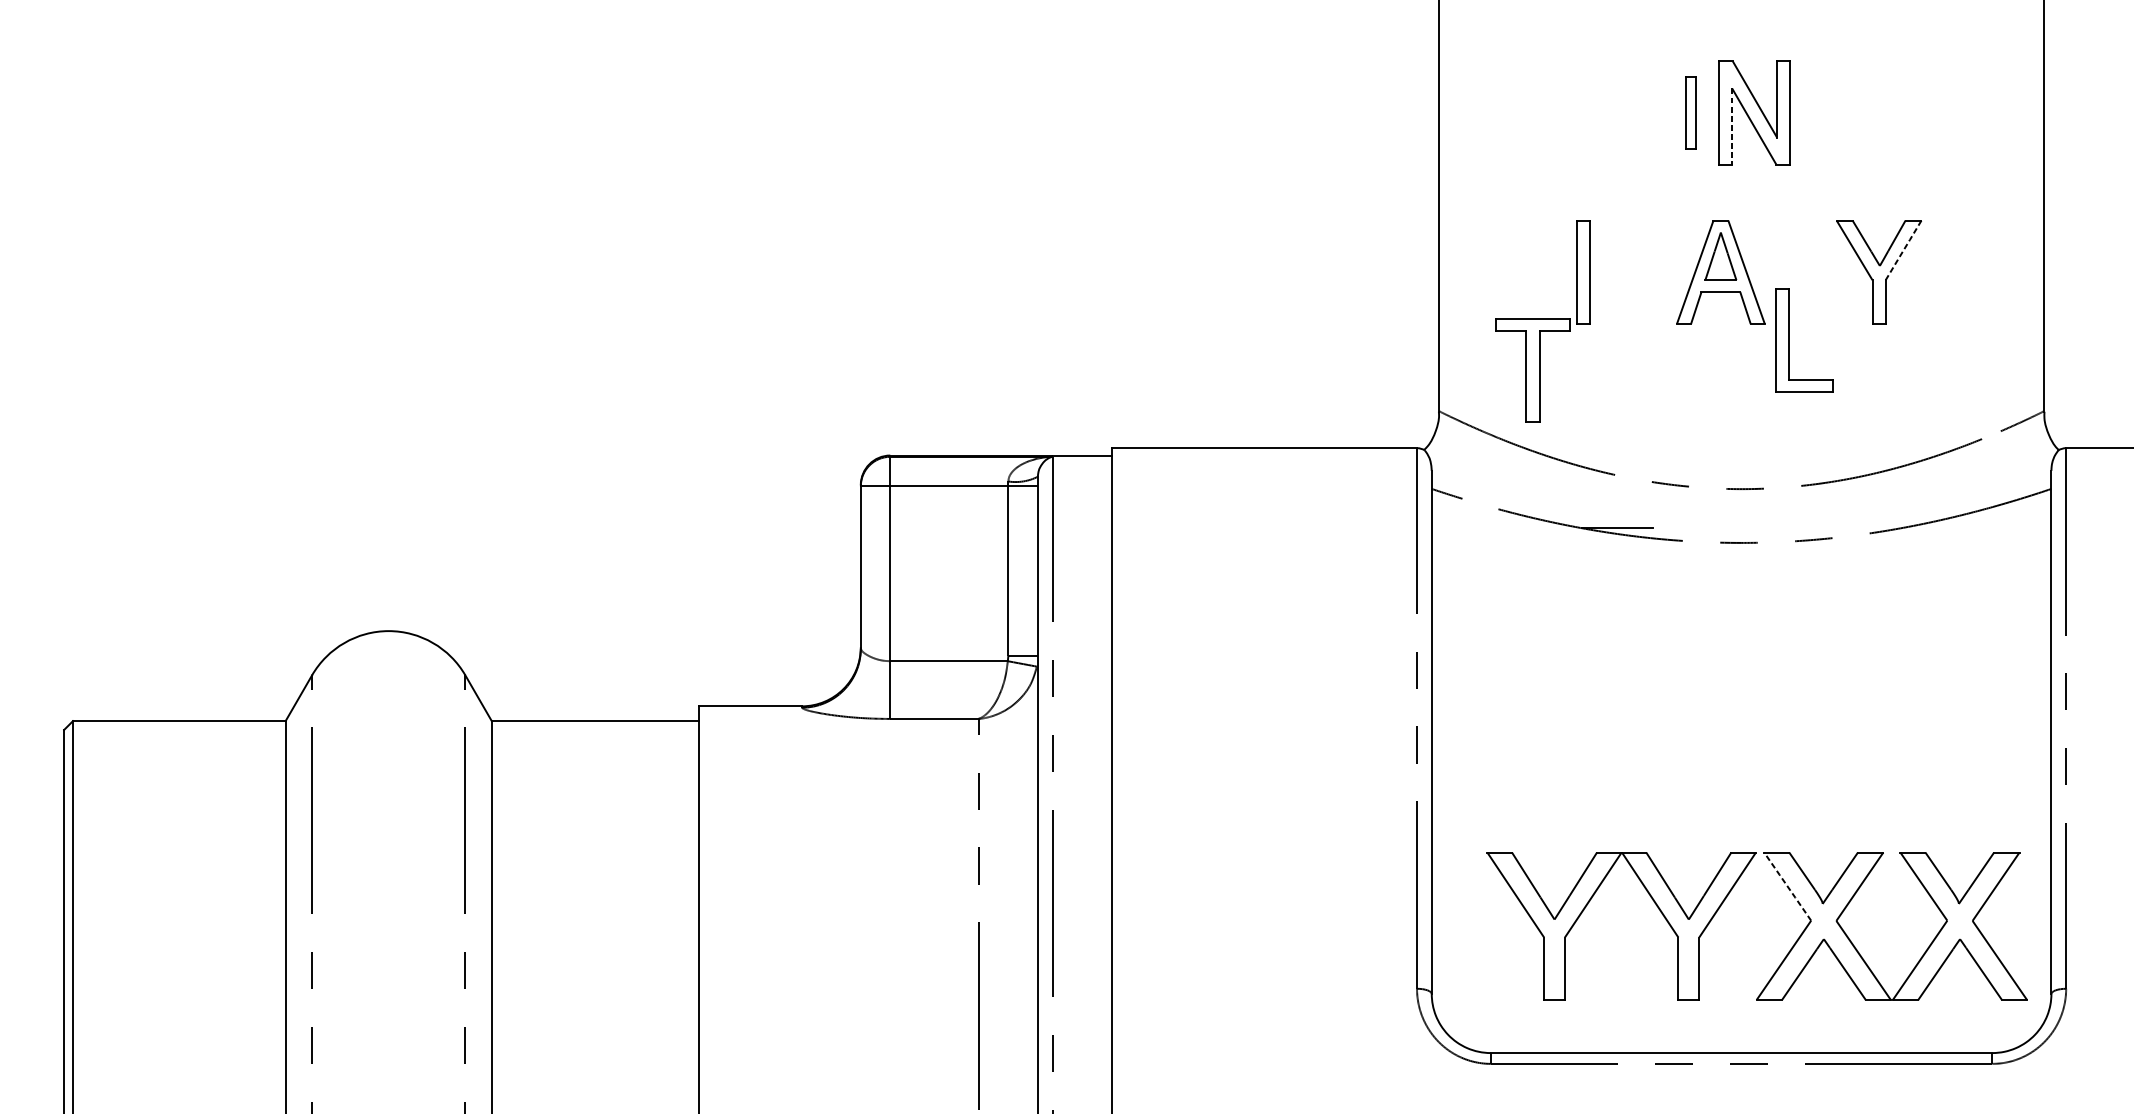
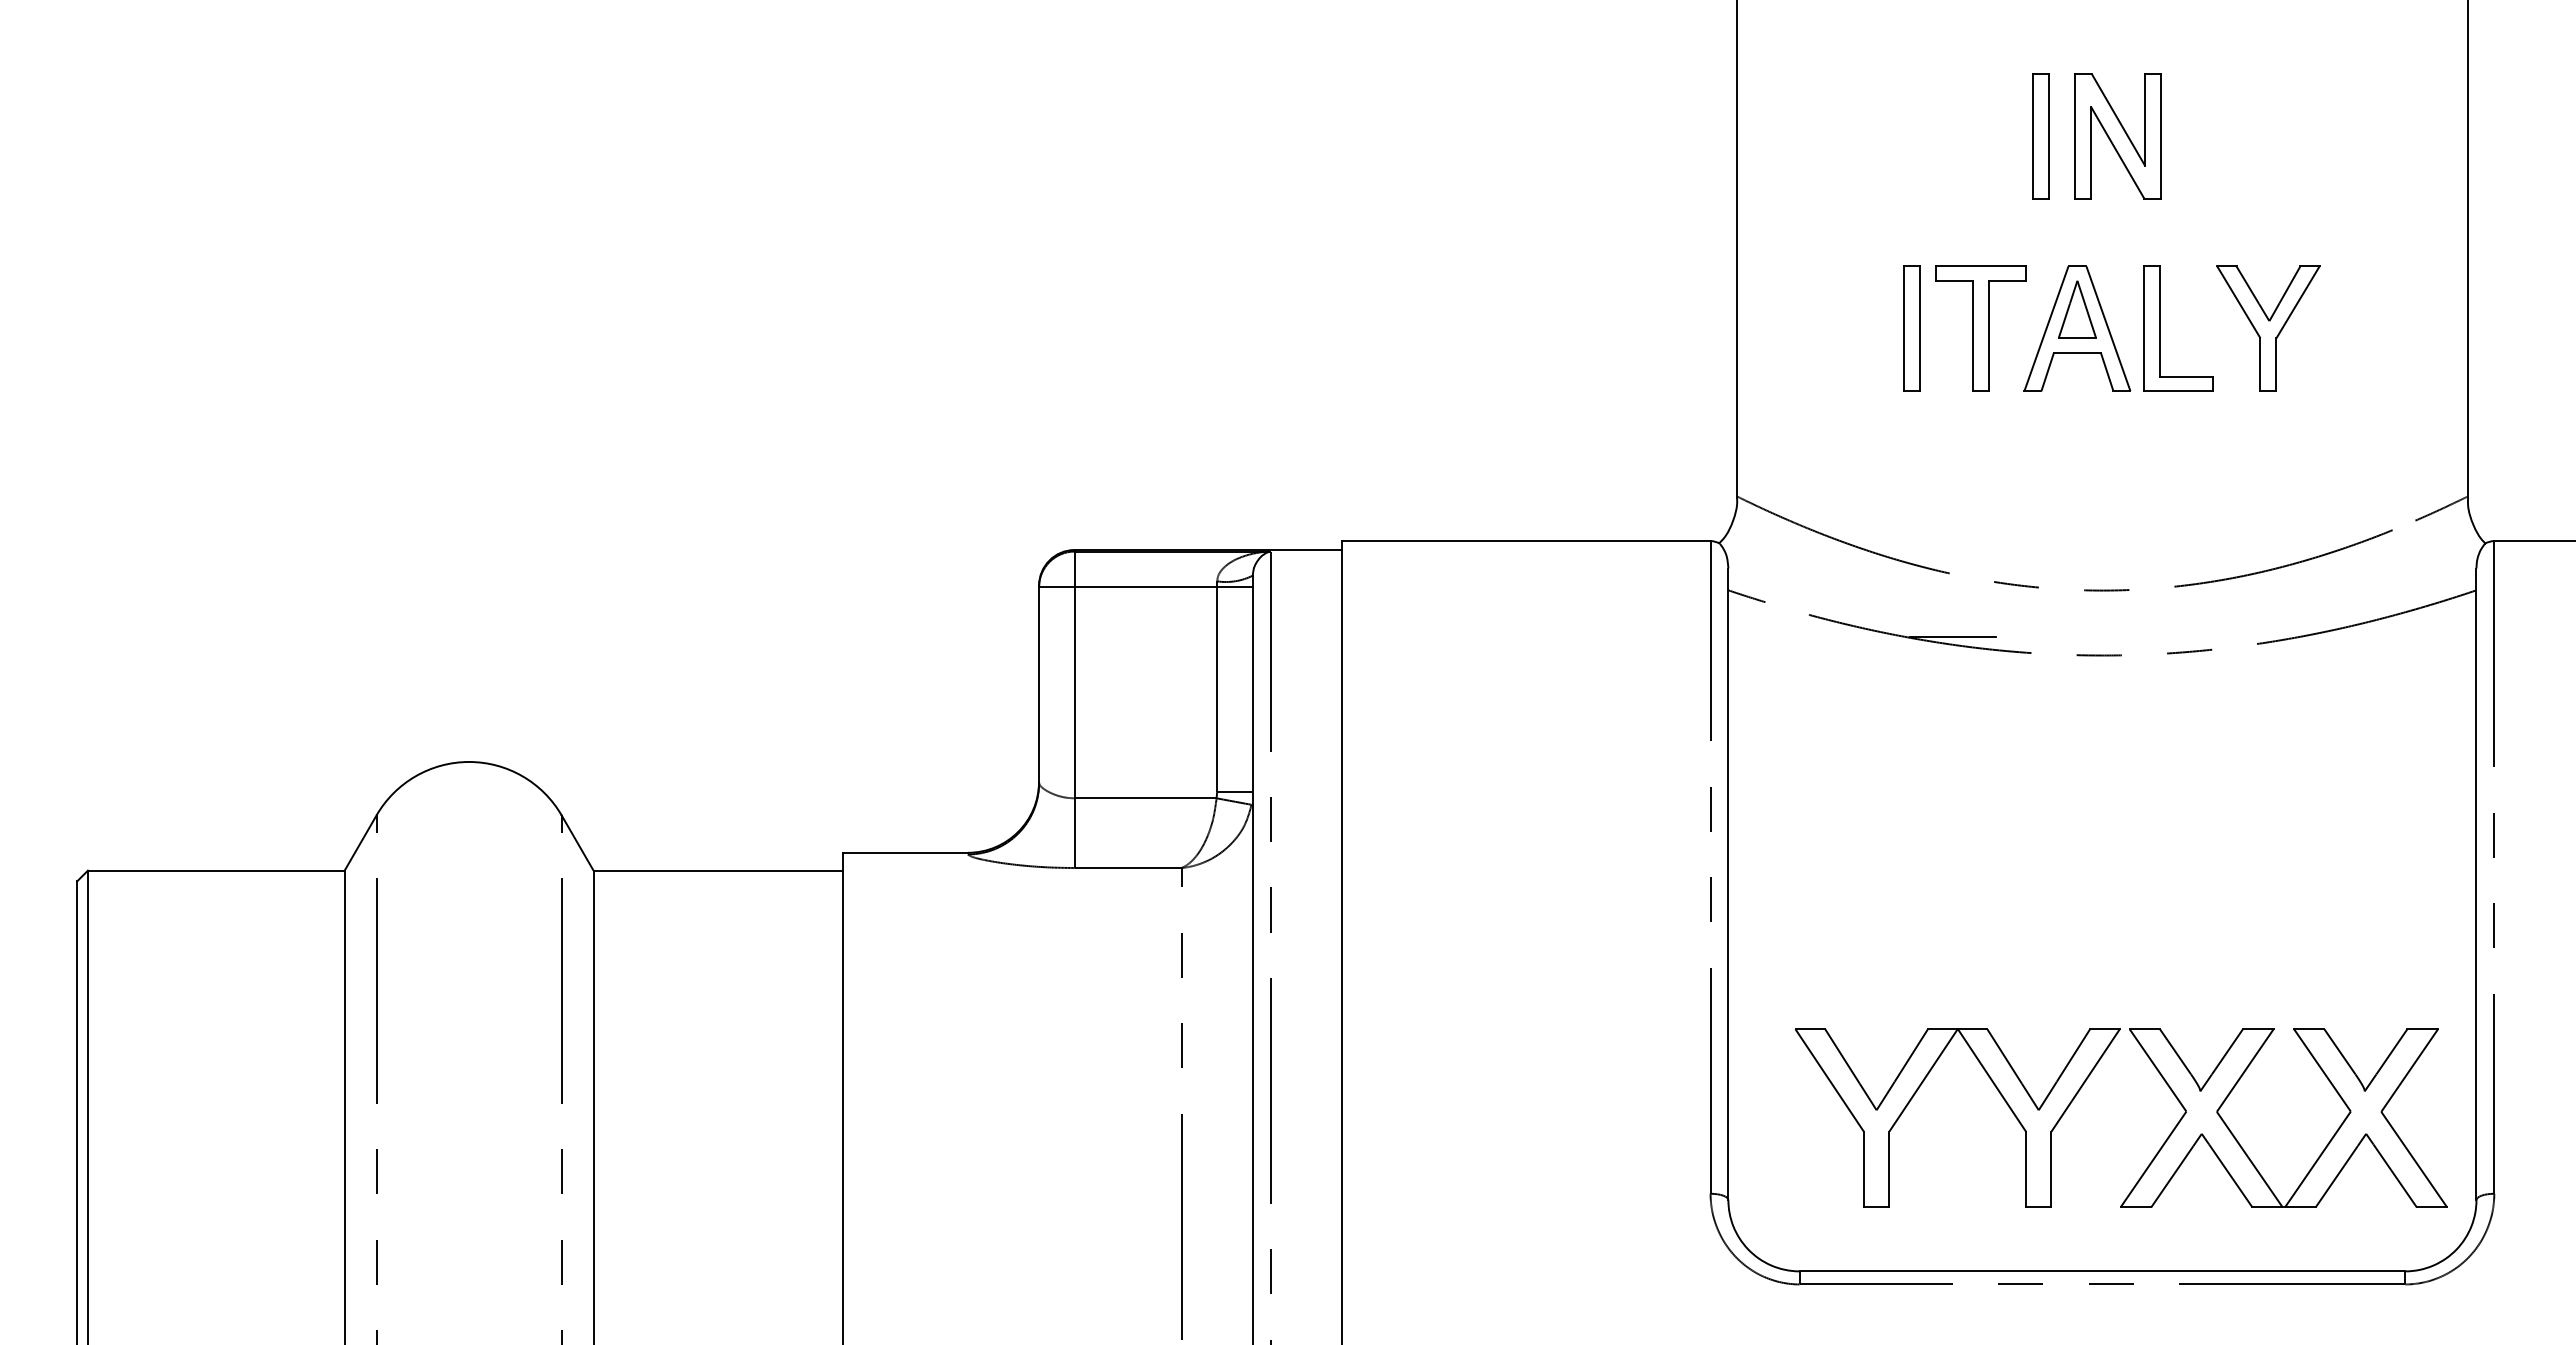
part: (1690, 113) -> (2040, 136), size x1.43
line: (1732, 127) -> (2091, 153), dashed -> solid
line: (1903, 250) -> (2297, 302), dashed -> solid
part: (1789, 339) -> (2160, 328), moved
part: (1532, 370) -> (1980, 328), moved
line: (1787, 885) -> (2157, 1069), dashed -> solid

